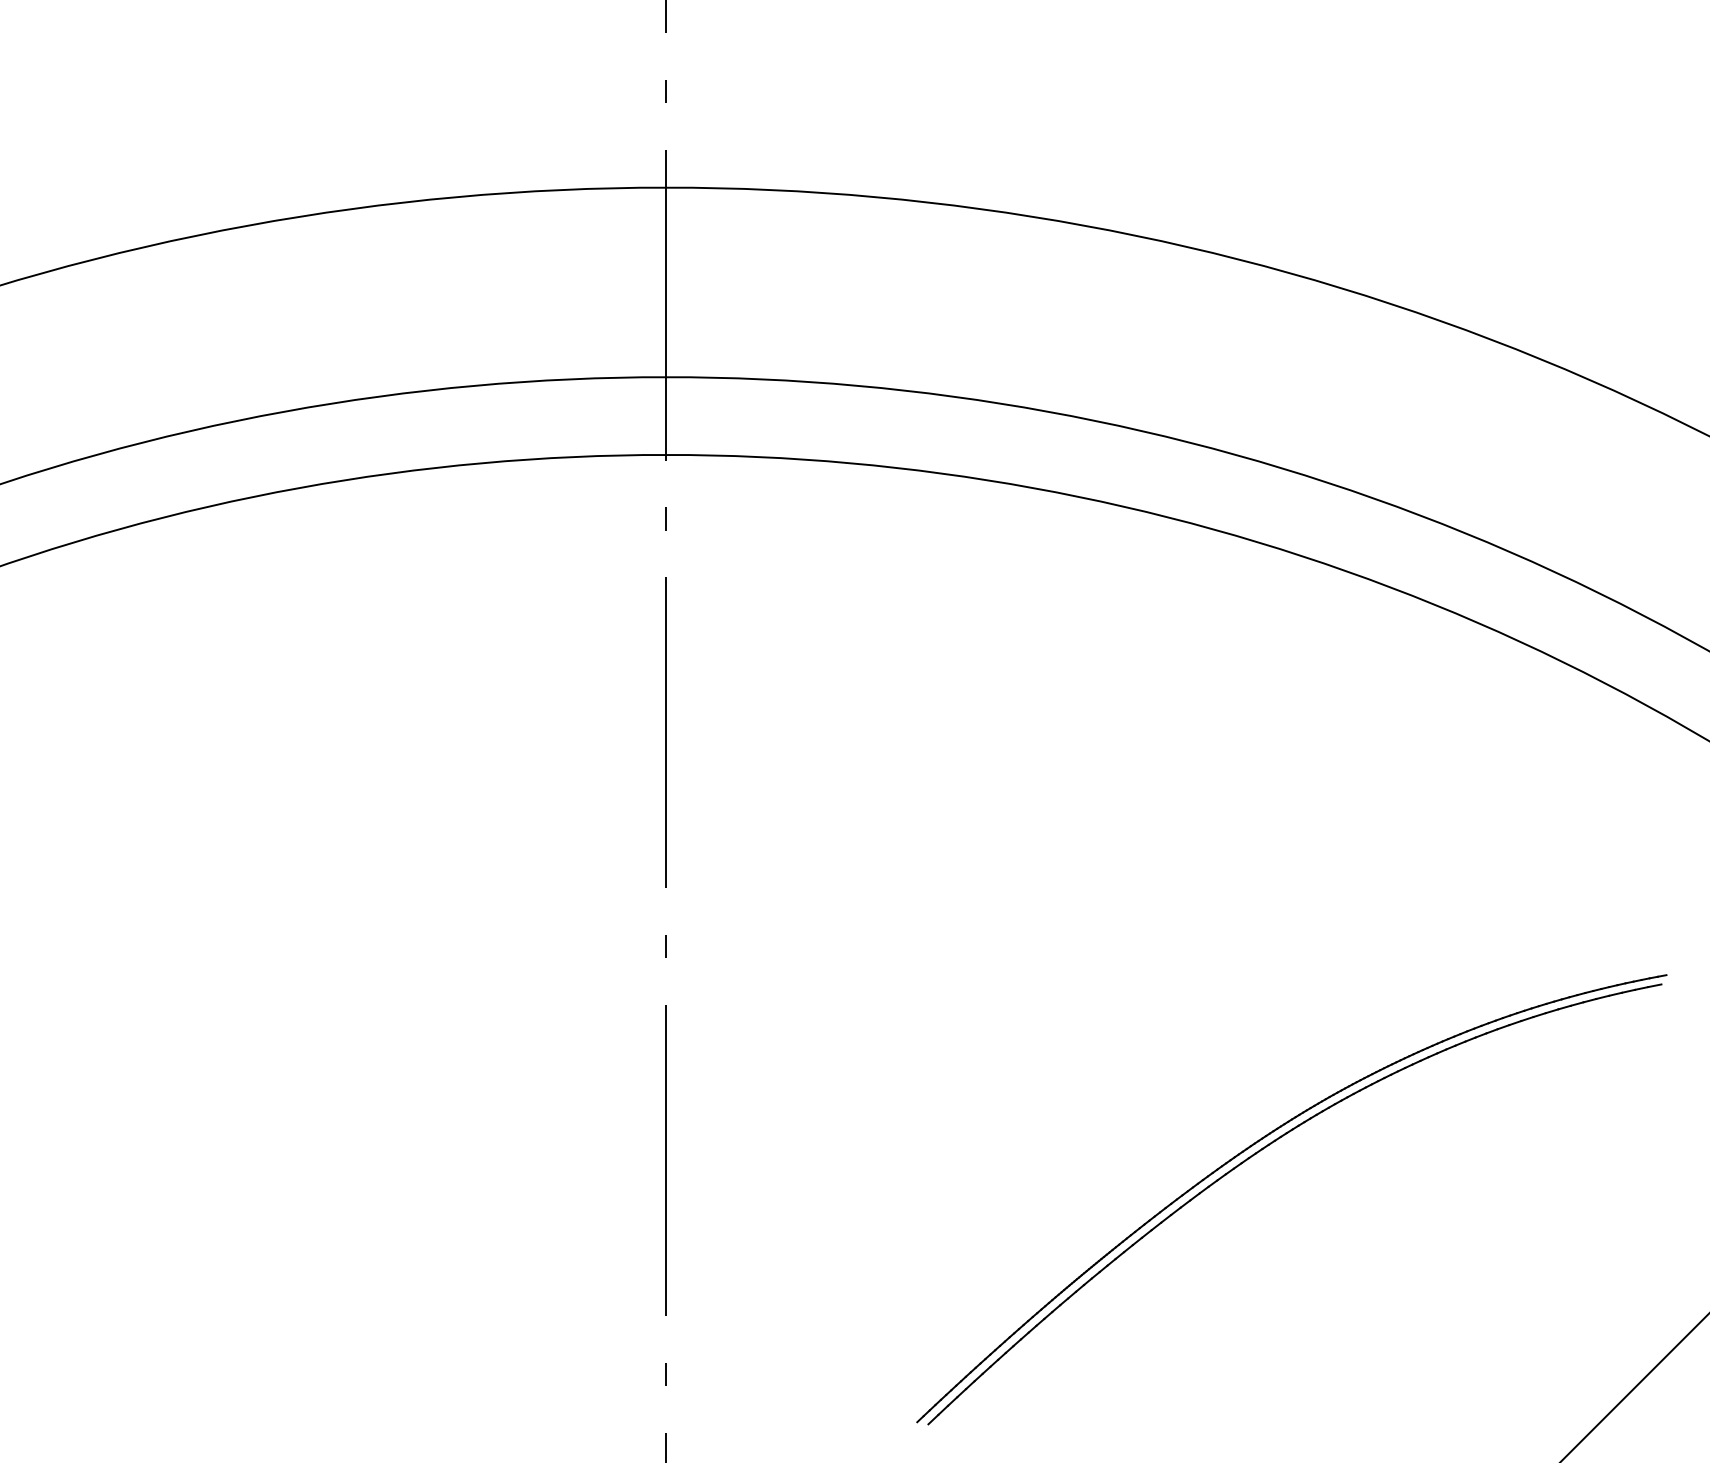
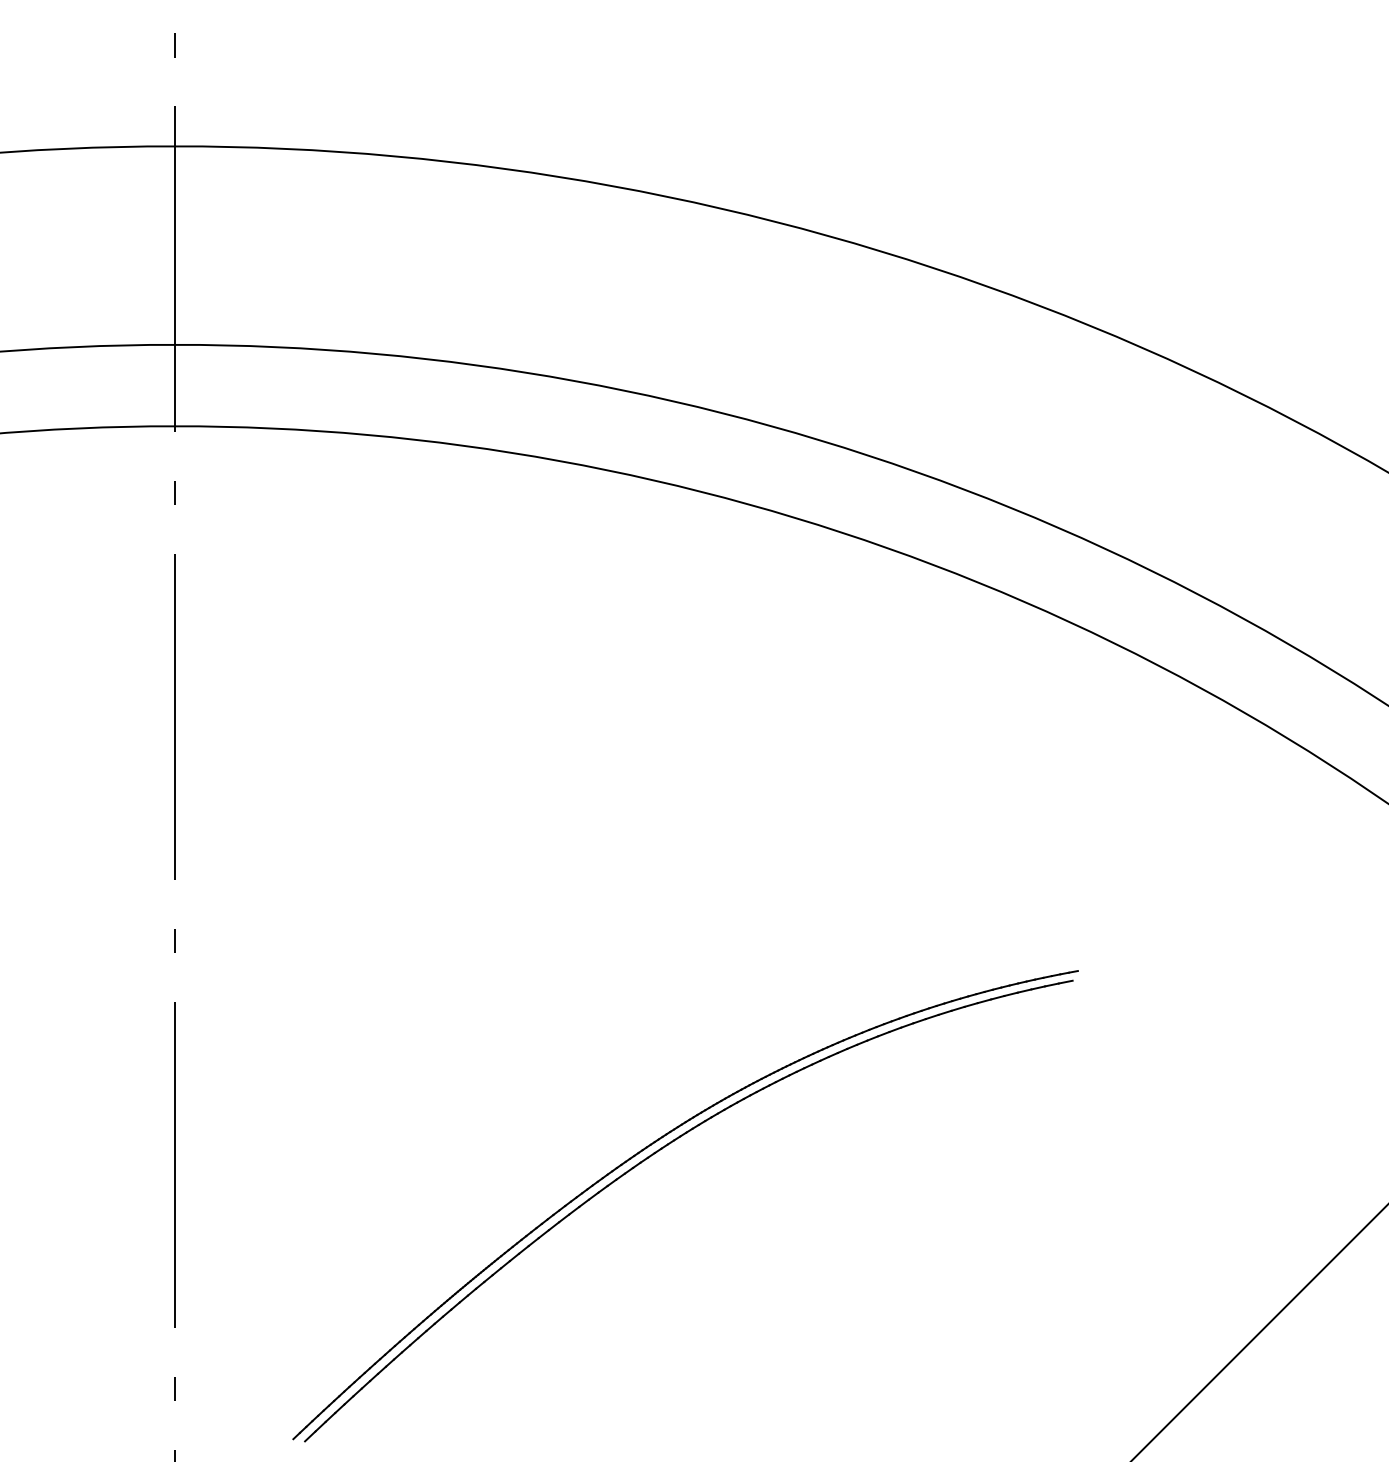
part: (1259, 1152) -> (651, 1156), moved

